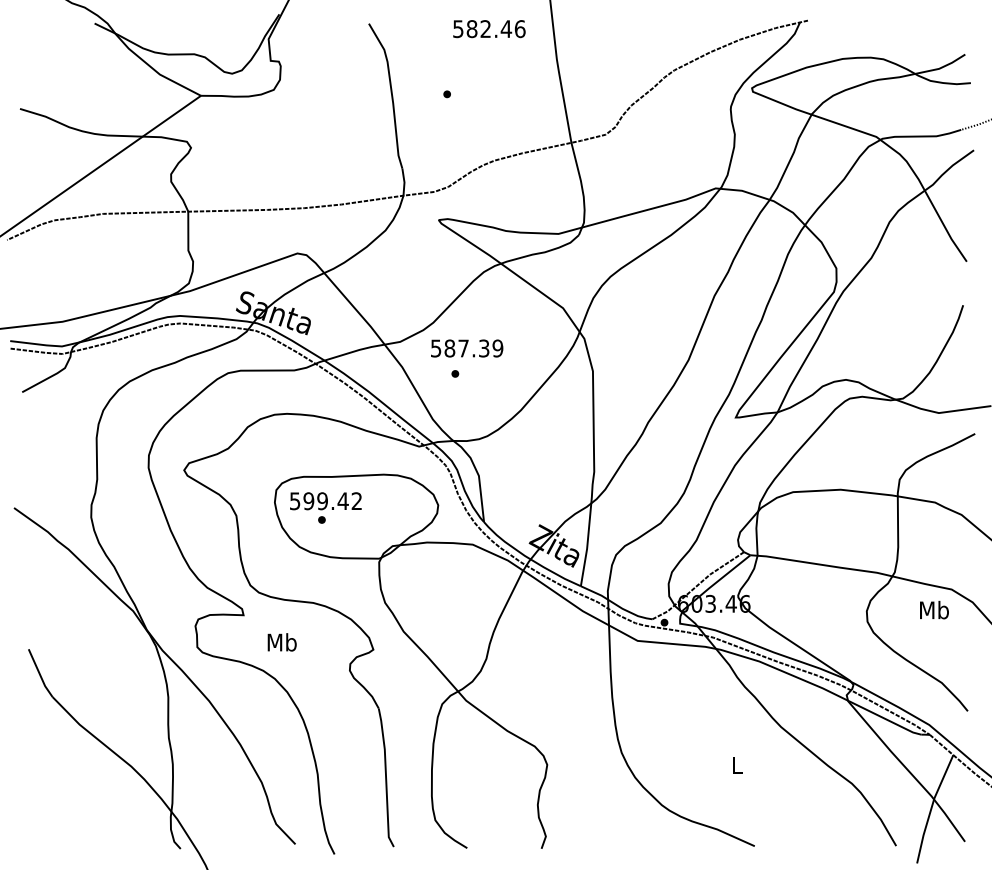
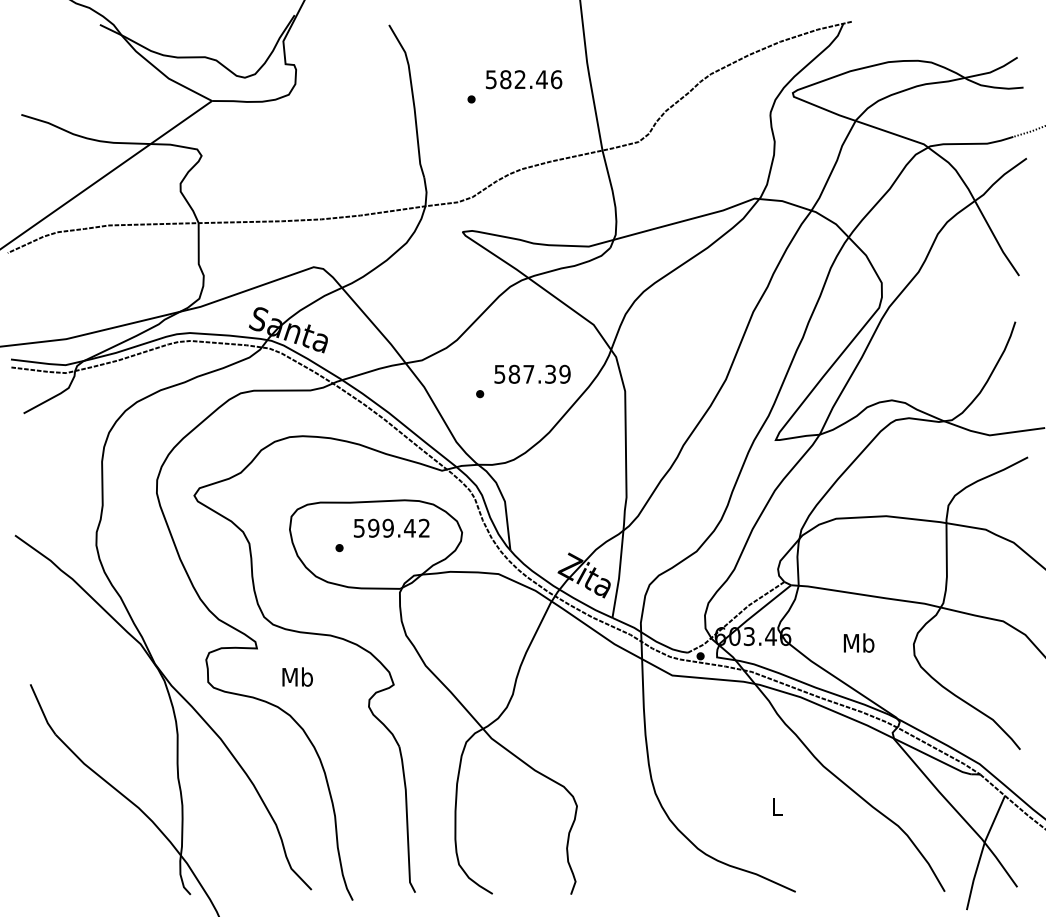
text: (489, 28) -> (524, 79), moved
text: (467, 347) -> (532, 373), moved
text: (325, 500) -> (391, 527), moved
text: (933, 609) -> (858, 642), moved

